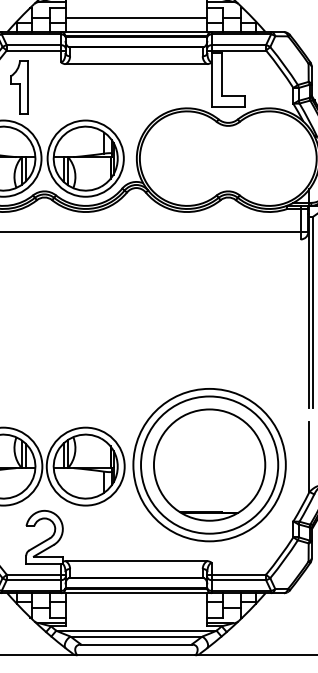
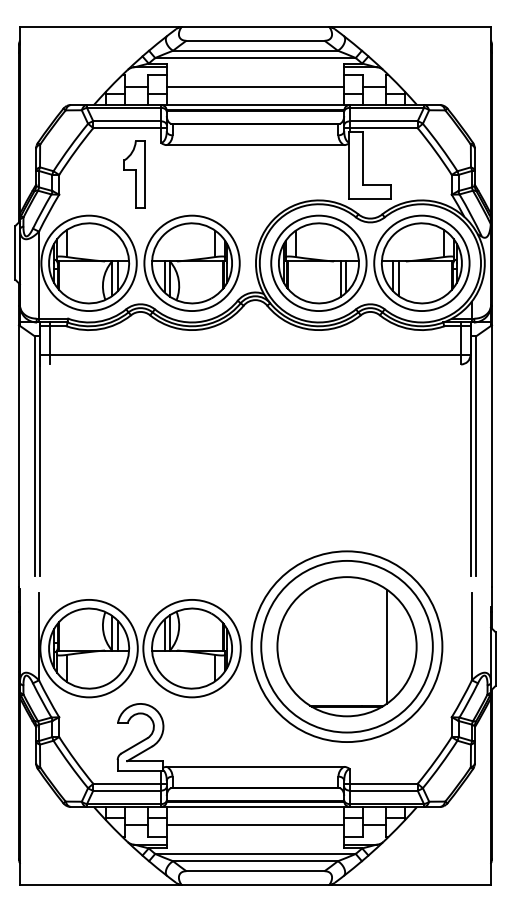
part: (18, 87) -> (134, 174), moved
part: (228, 157) -> (370, 262), added
line: (241, 464) -> (387, 646), added
line: (136, 608) -> (255, 825), added

